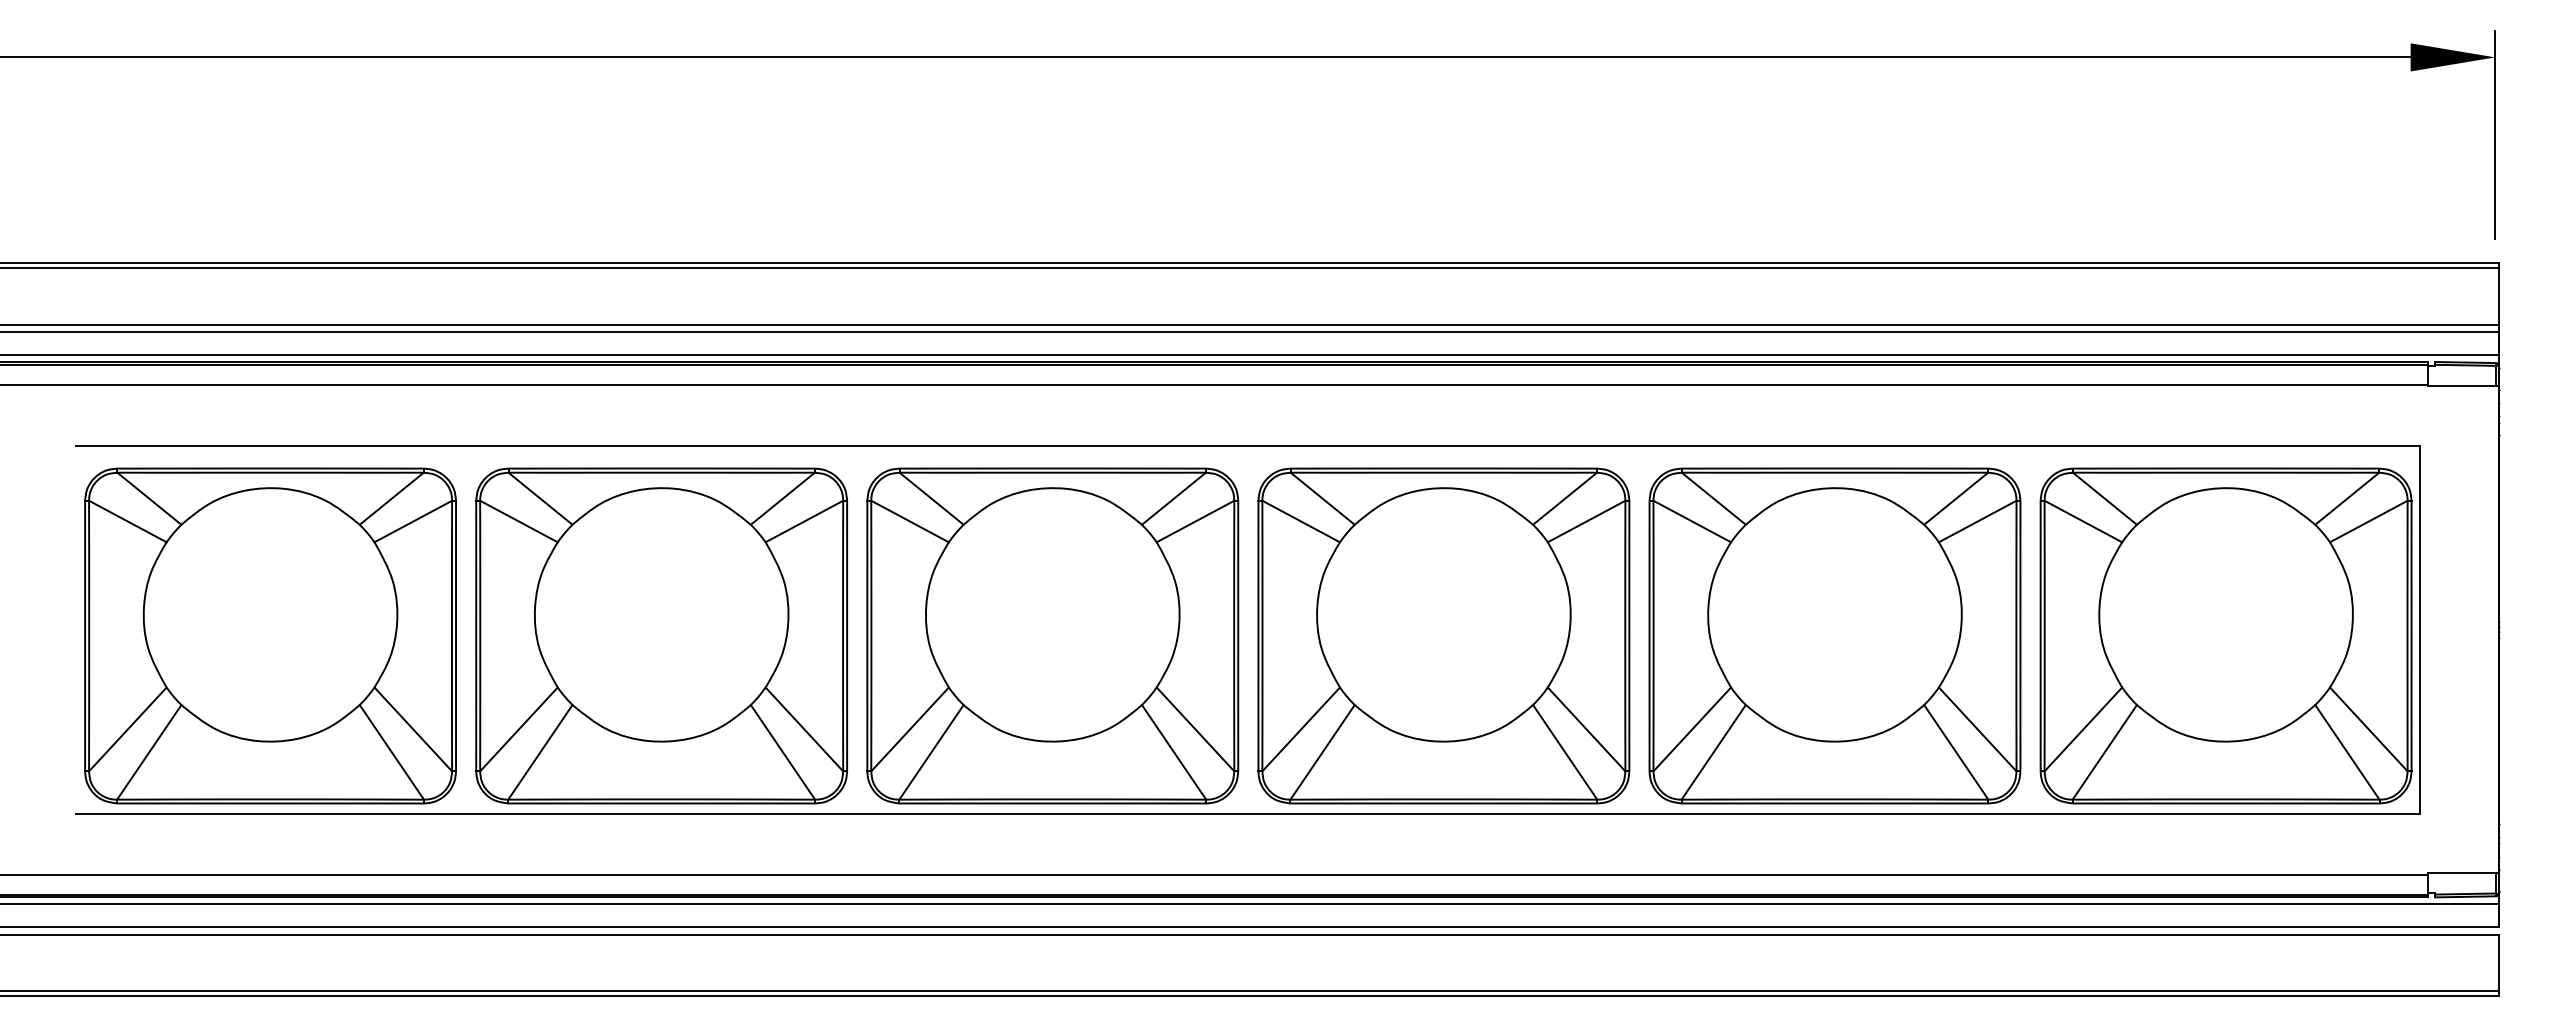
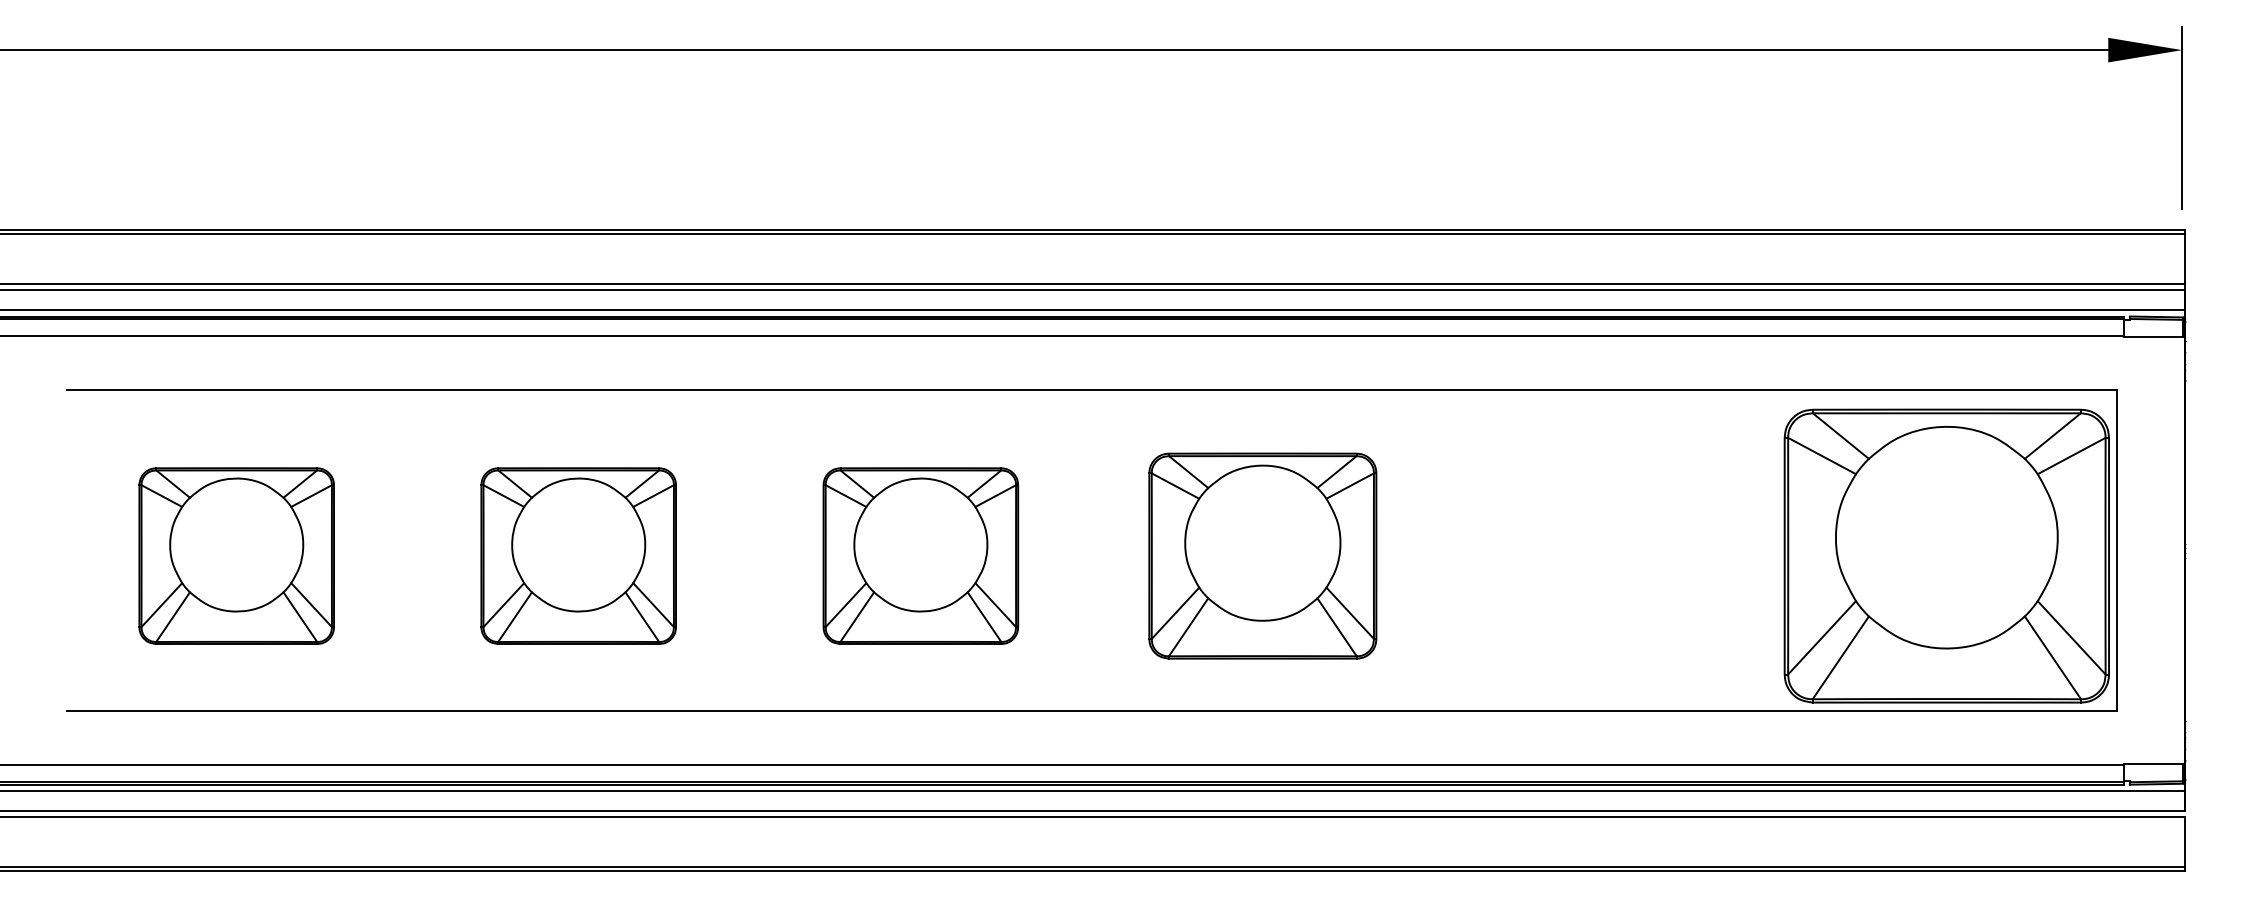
part: (270, 635) -> (236, 555), size x0.6
part: (661, 635) -> (578, 555), size x0.6
part: (1052, 635) -> (920, 555), size x0.6
part: (1443, 635) -> (1262, 555), size x0.7
part: (1834, 635) -> (1604, 555), removed

